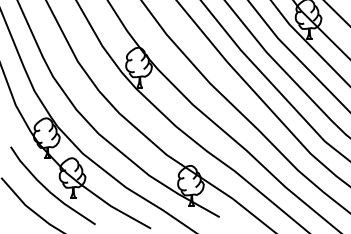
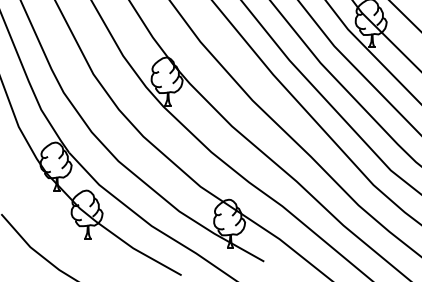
curve: (48, 189) -> (58, 228), removed

